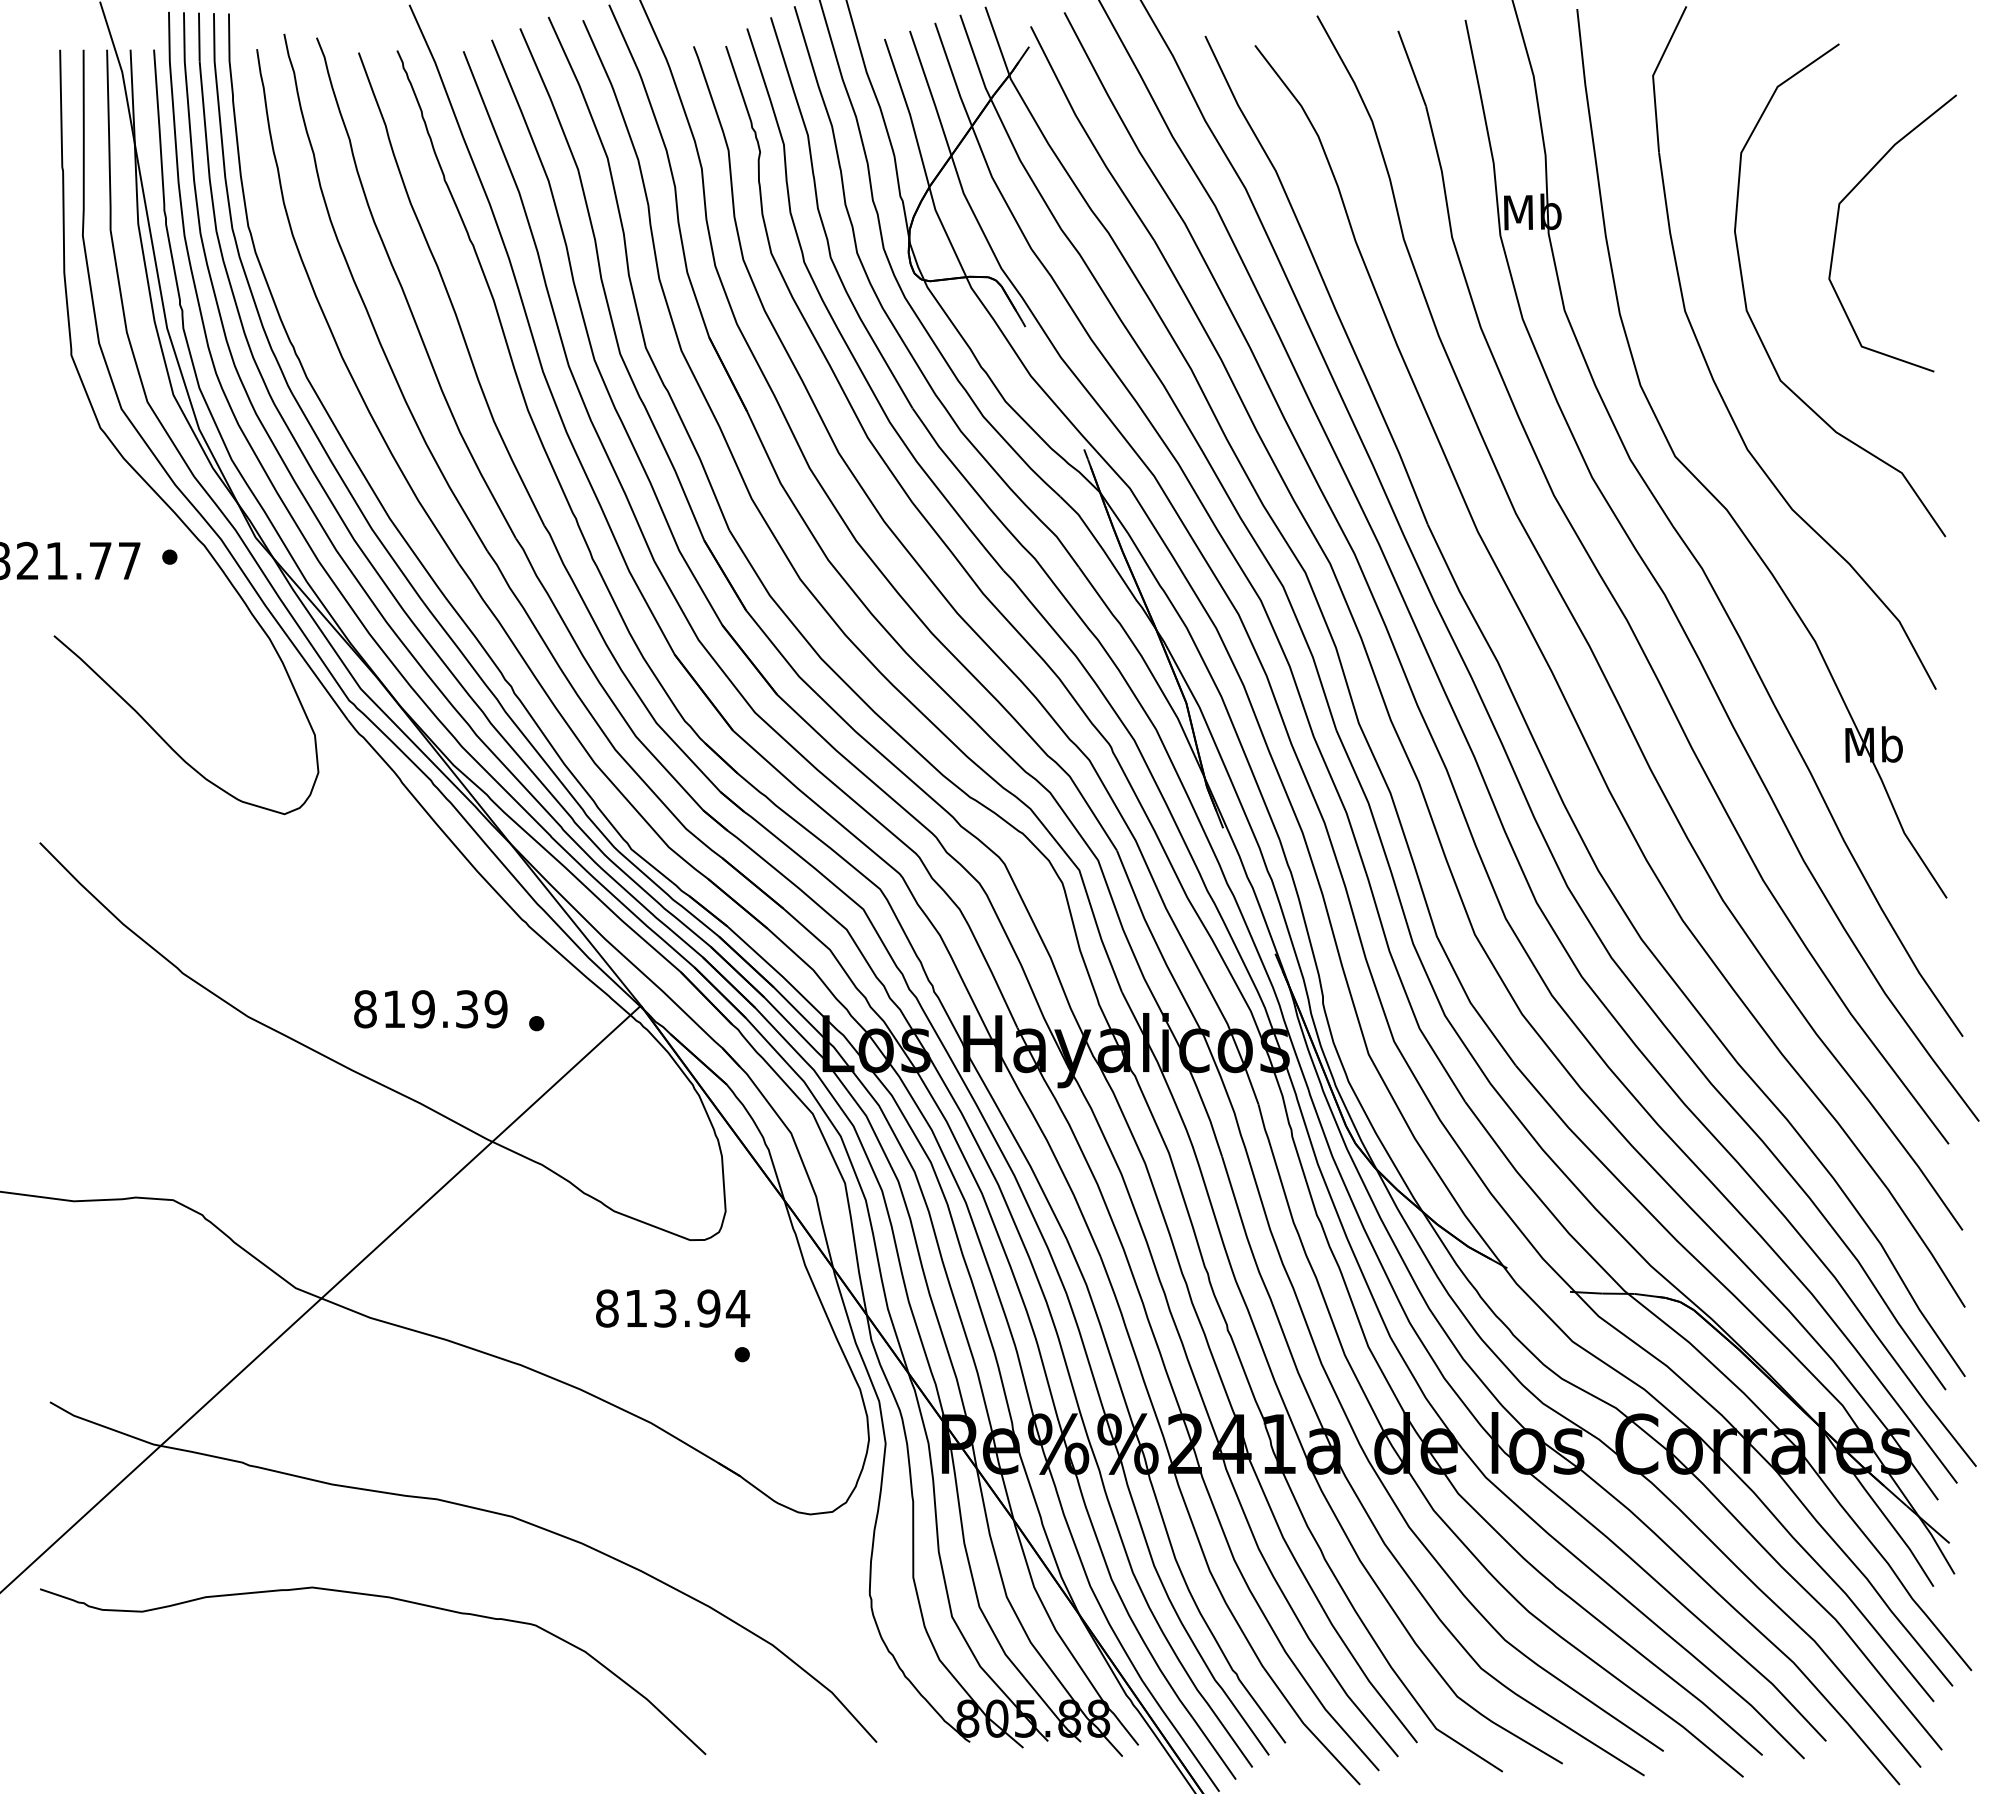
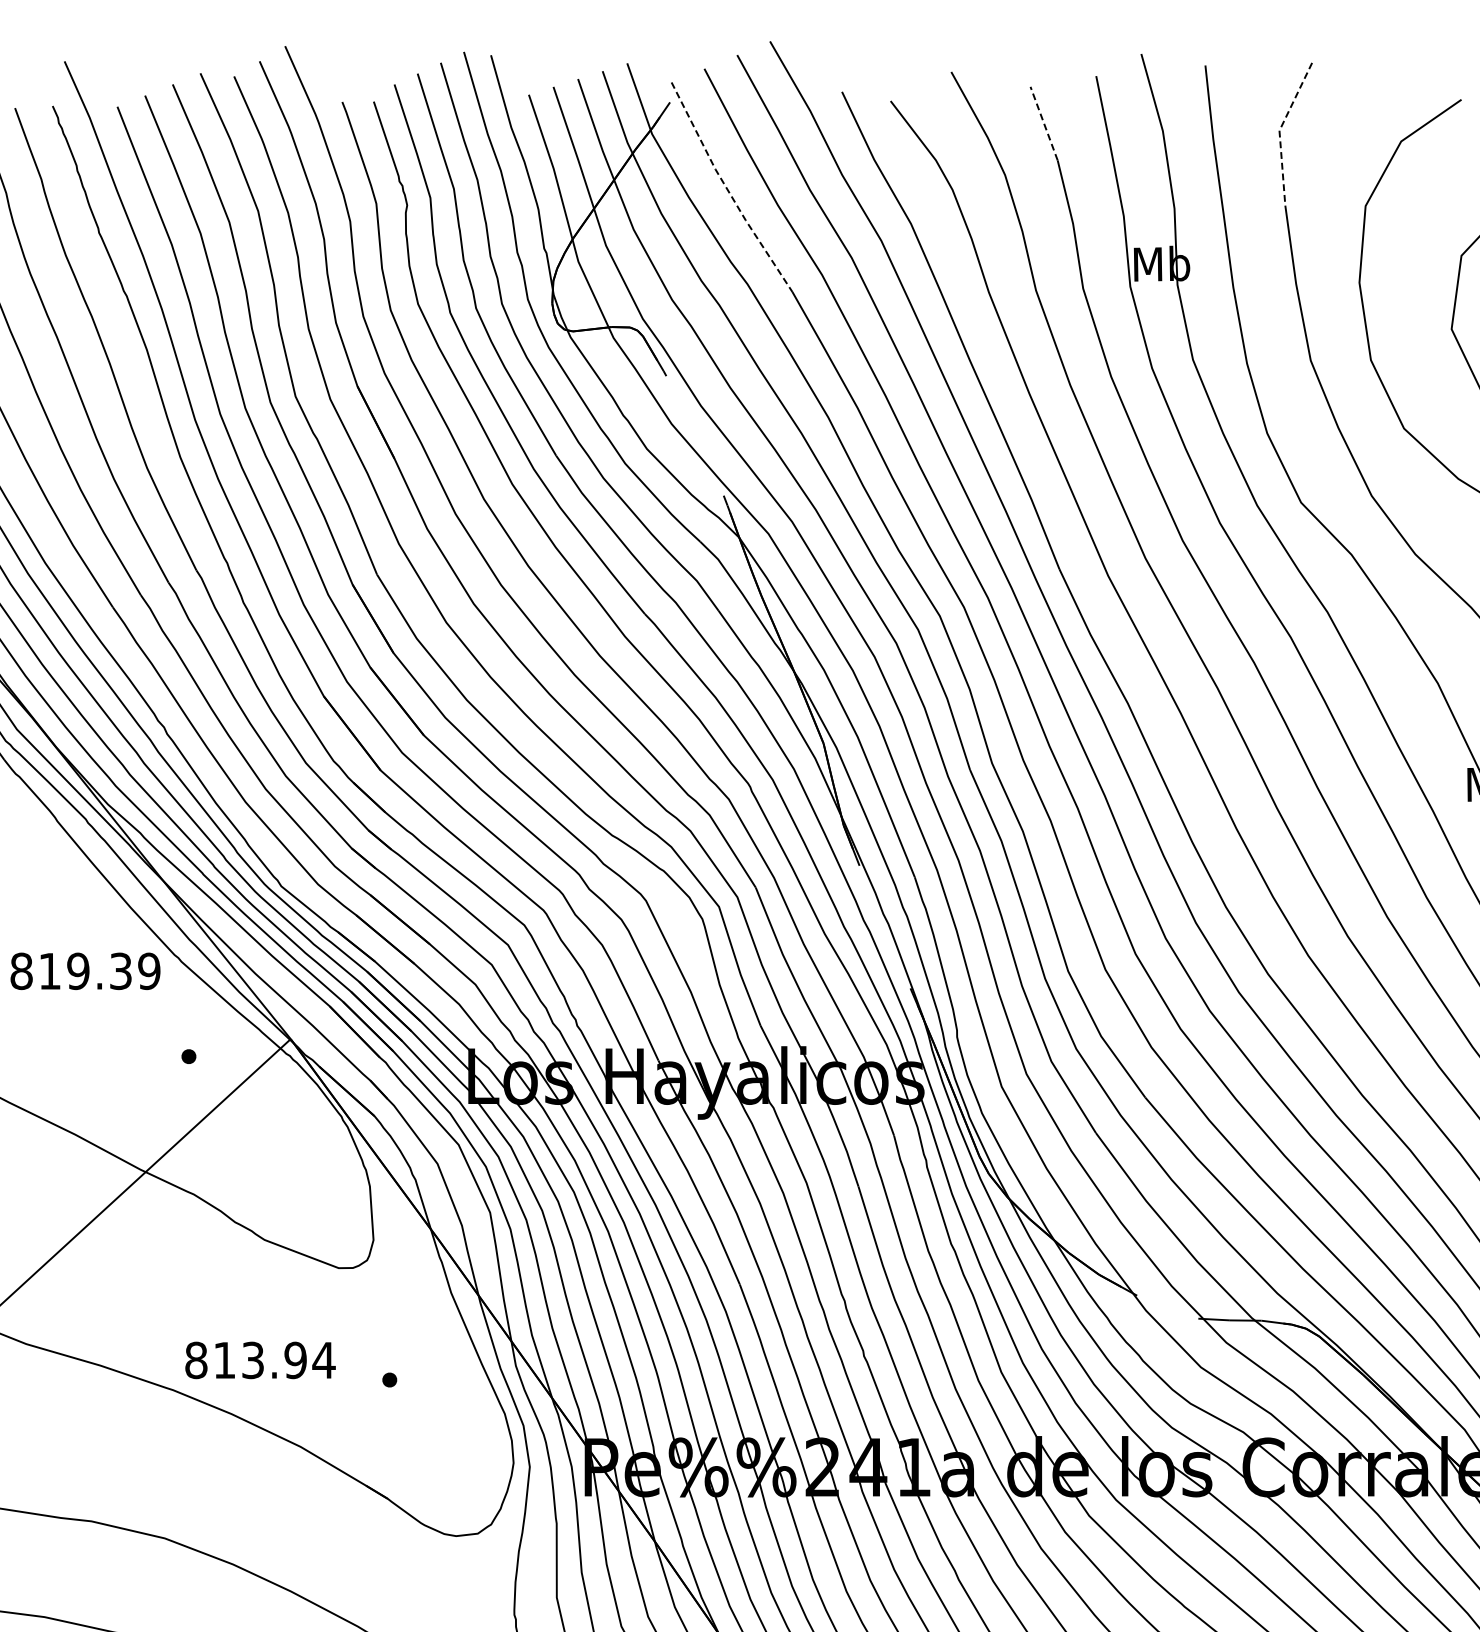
line: (1411, 68) -> (1043, 123), solid -> dashed
line: (1653, 75) -> (1279, 130), solid -> dashed
line: (1088, 136) -> (727, 190), solid -> dashed
text: (430, 1009) -> (85, 971), moved
text: (673, 1308) -> (261, 1360), moved

